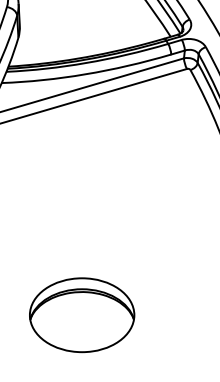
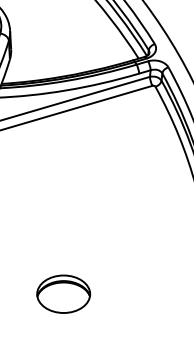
part: (81, 315) -> (63, 294), size x0.6

